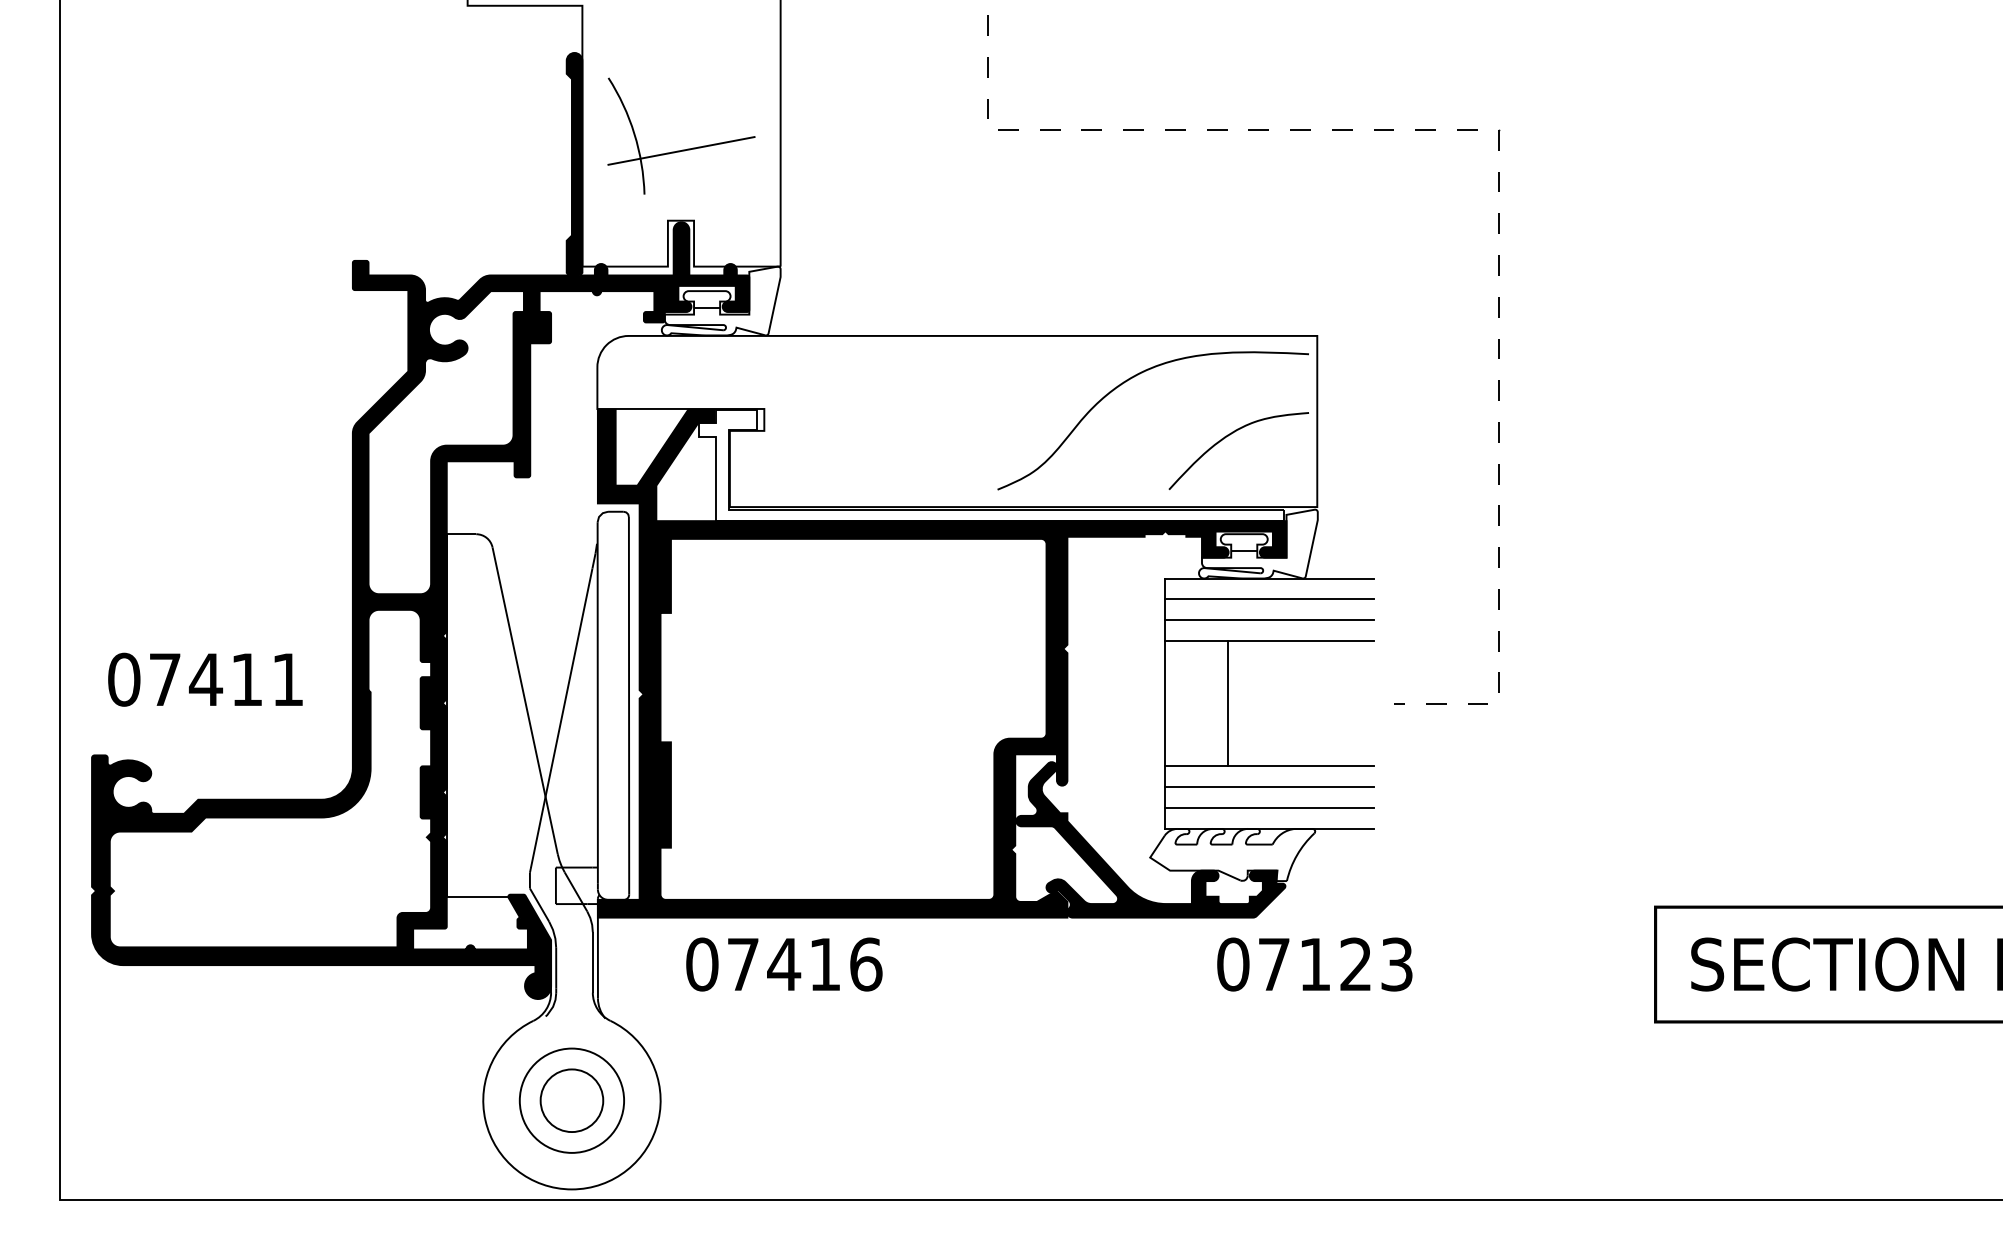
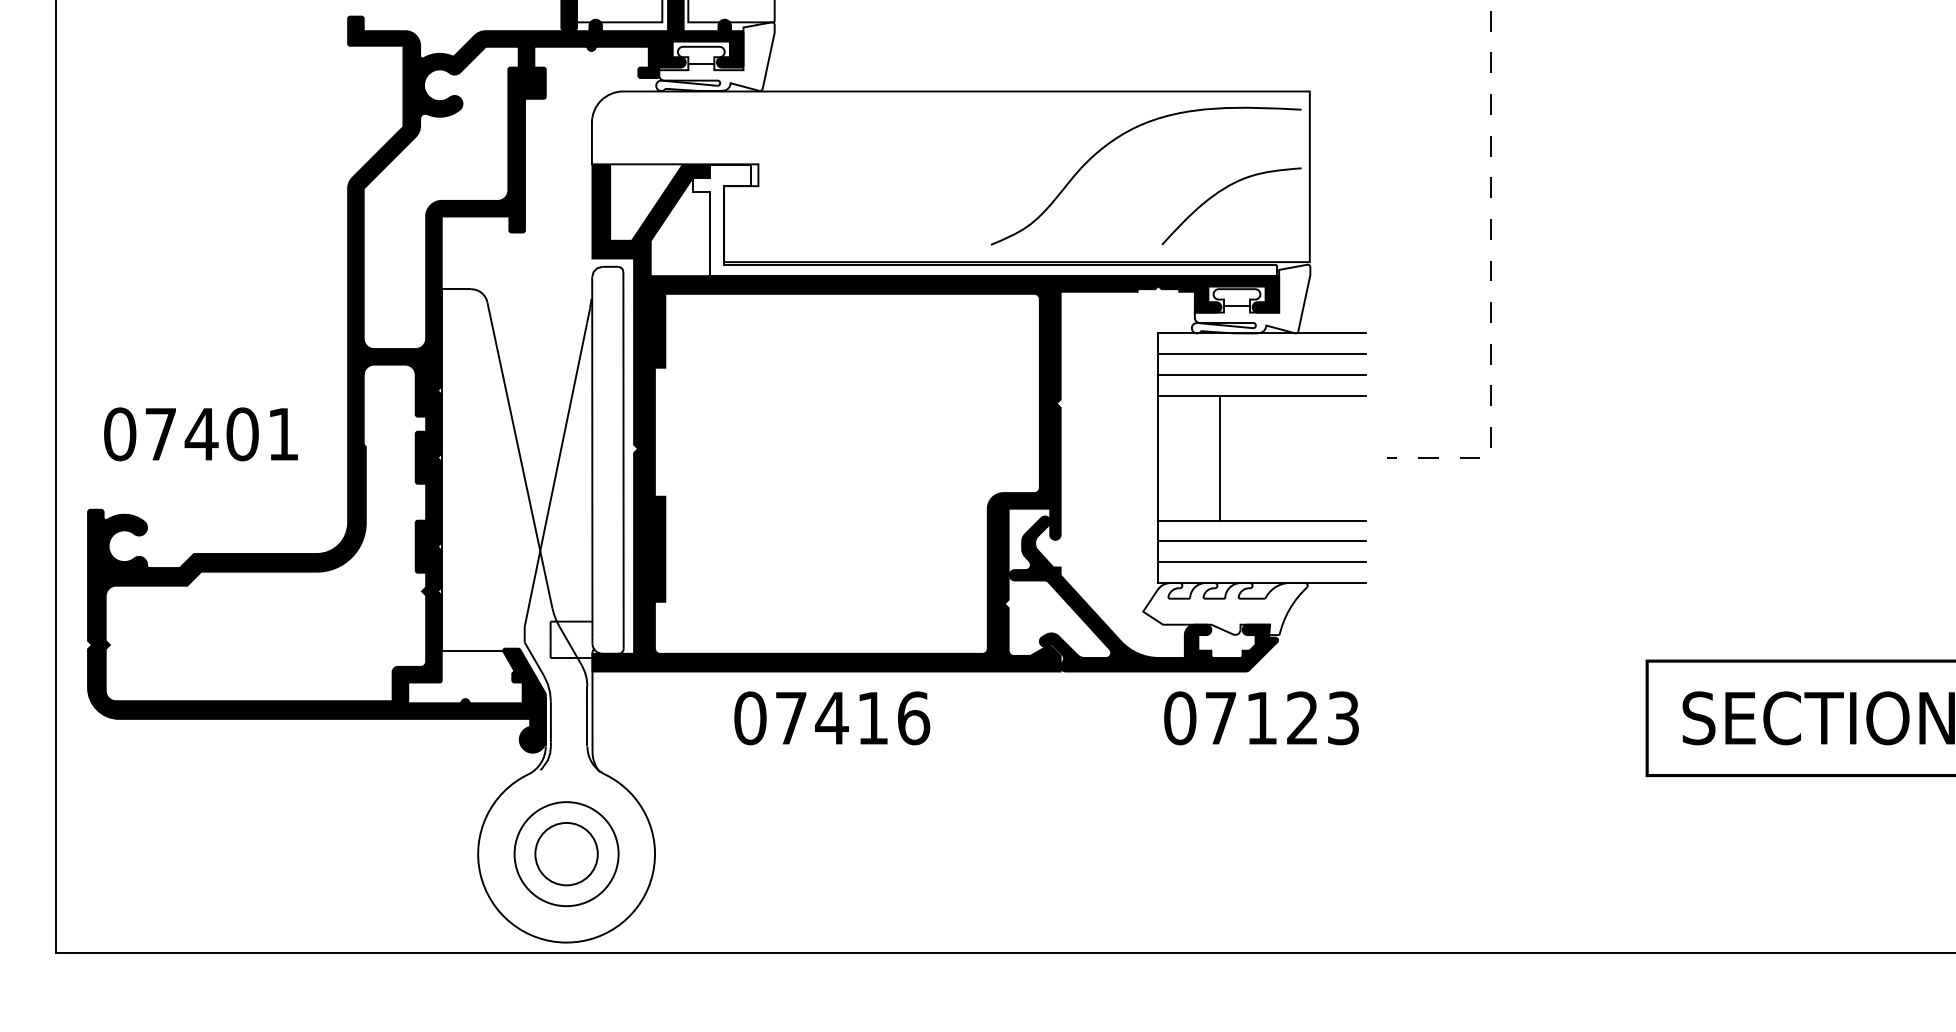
text: (247, 679) -> (243, 434), 07411 -> 07401
text: (784, 964) -> (832, 718), moved
text: (1314, 964) -> (1261, 718), moved

